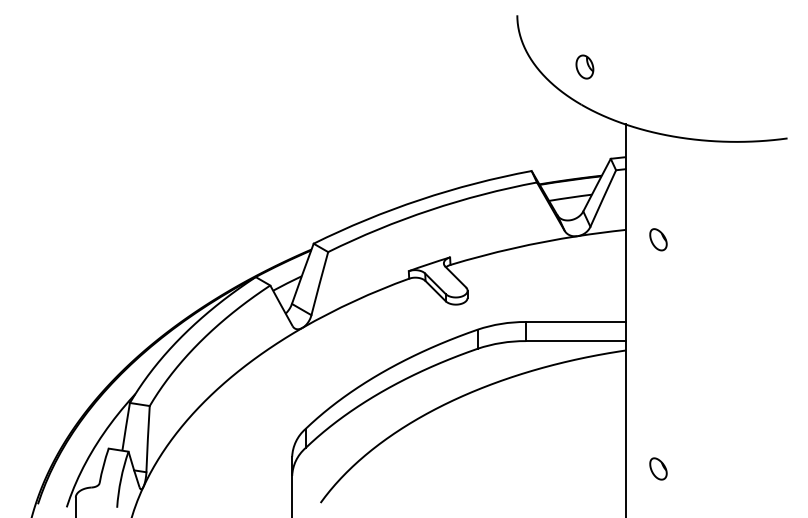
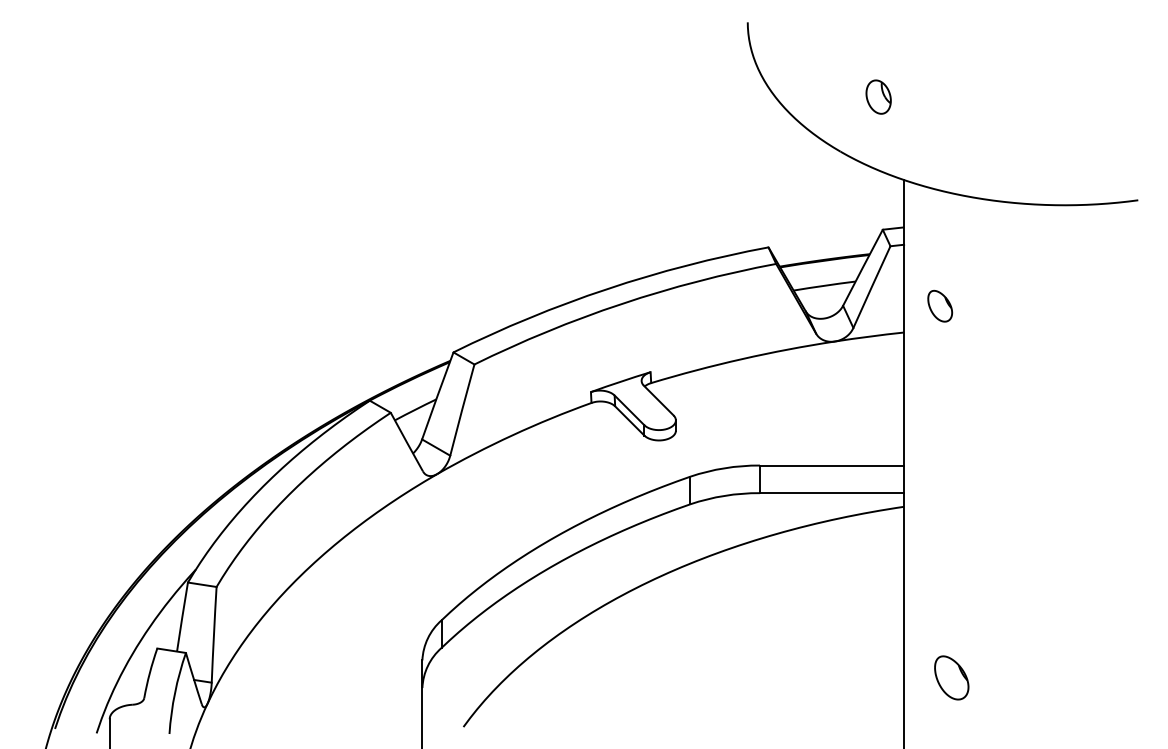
part: (584, 66) -> (878, 96), moved
part: (658, 239) -> (940, 305), moved
part: (658, 468) -> (951, 677), size x1.4

